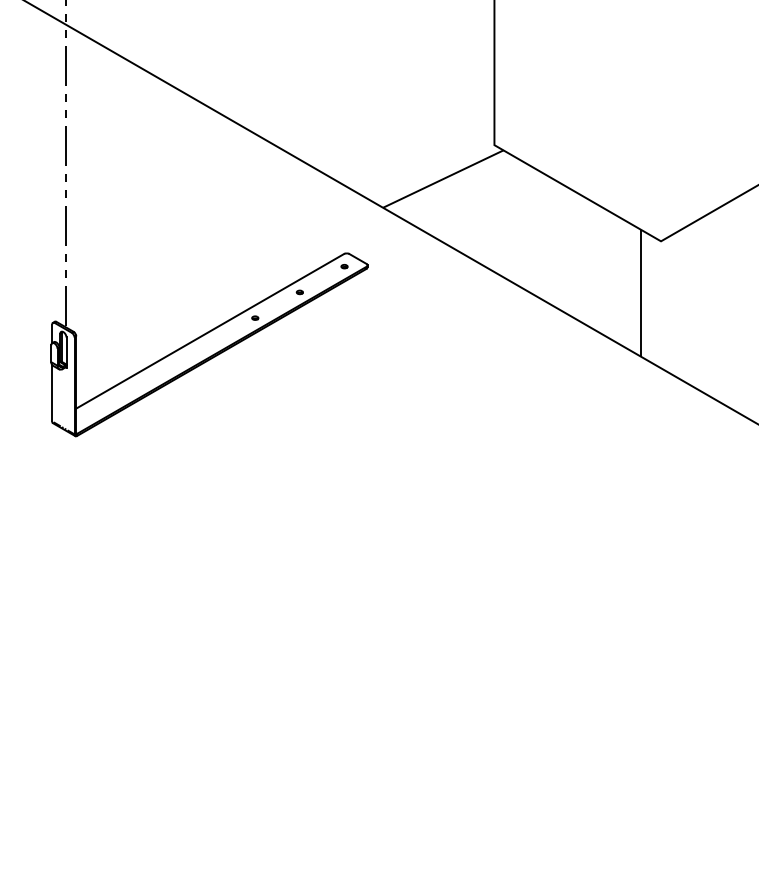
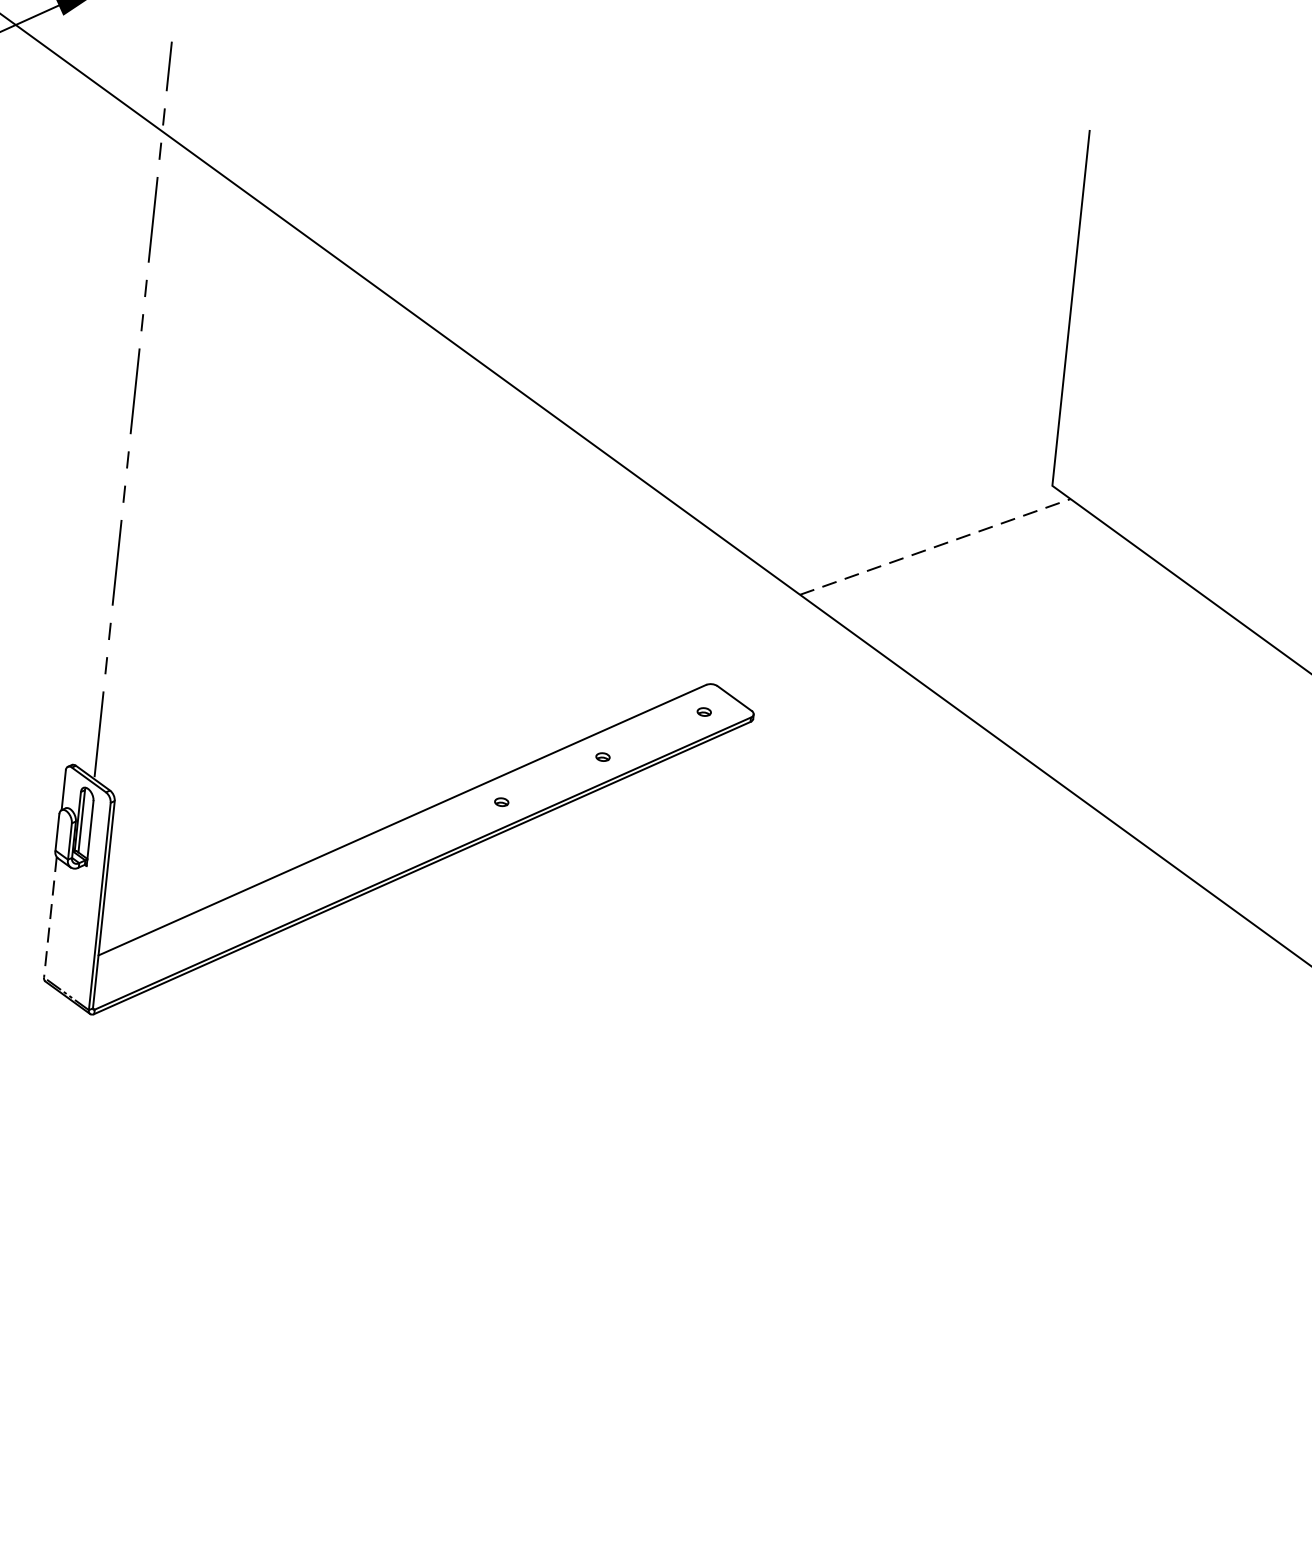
line: (443, 179) -> (935, 547), solid -> dashed
line: (52, 393) -> (50, 917), solid -> dashed

